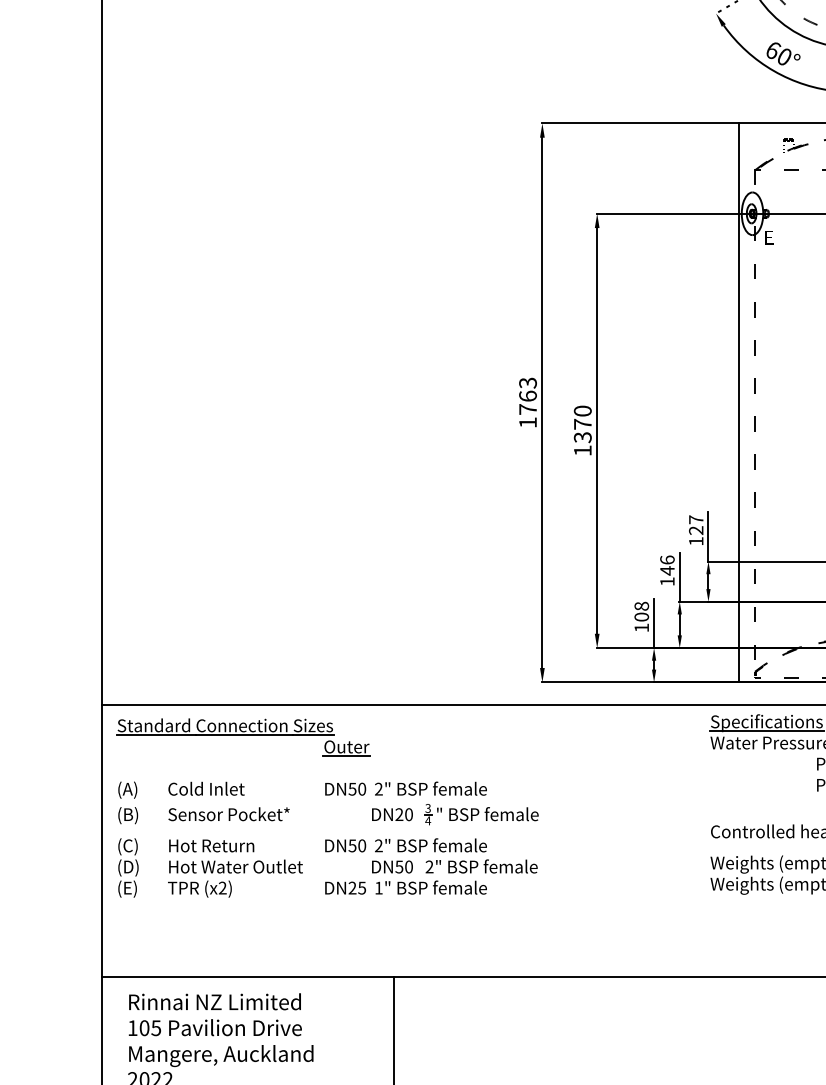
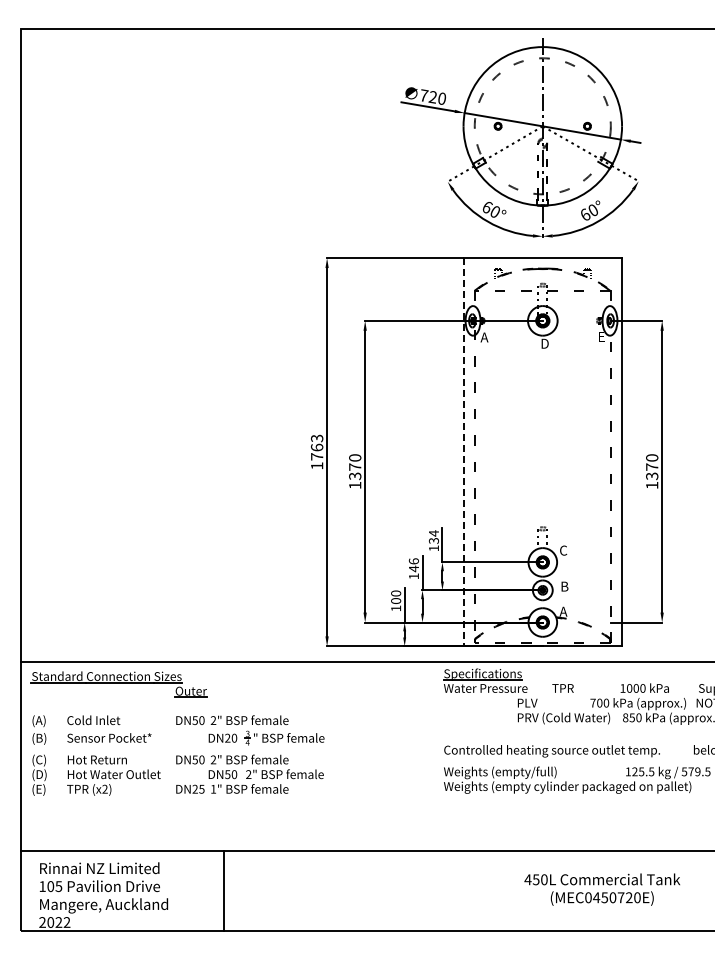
text: (768, 237) -> (484, 337), E -> A
line: (738, 403) -> (463, 452), solid -> dashed
text: (695, 524) -> (433, 536), 127 -> 134
text: (642, 606) -> (396, 593), 108 -> 100

